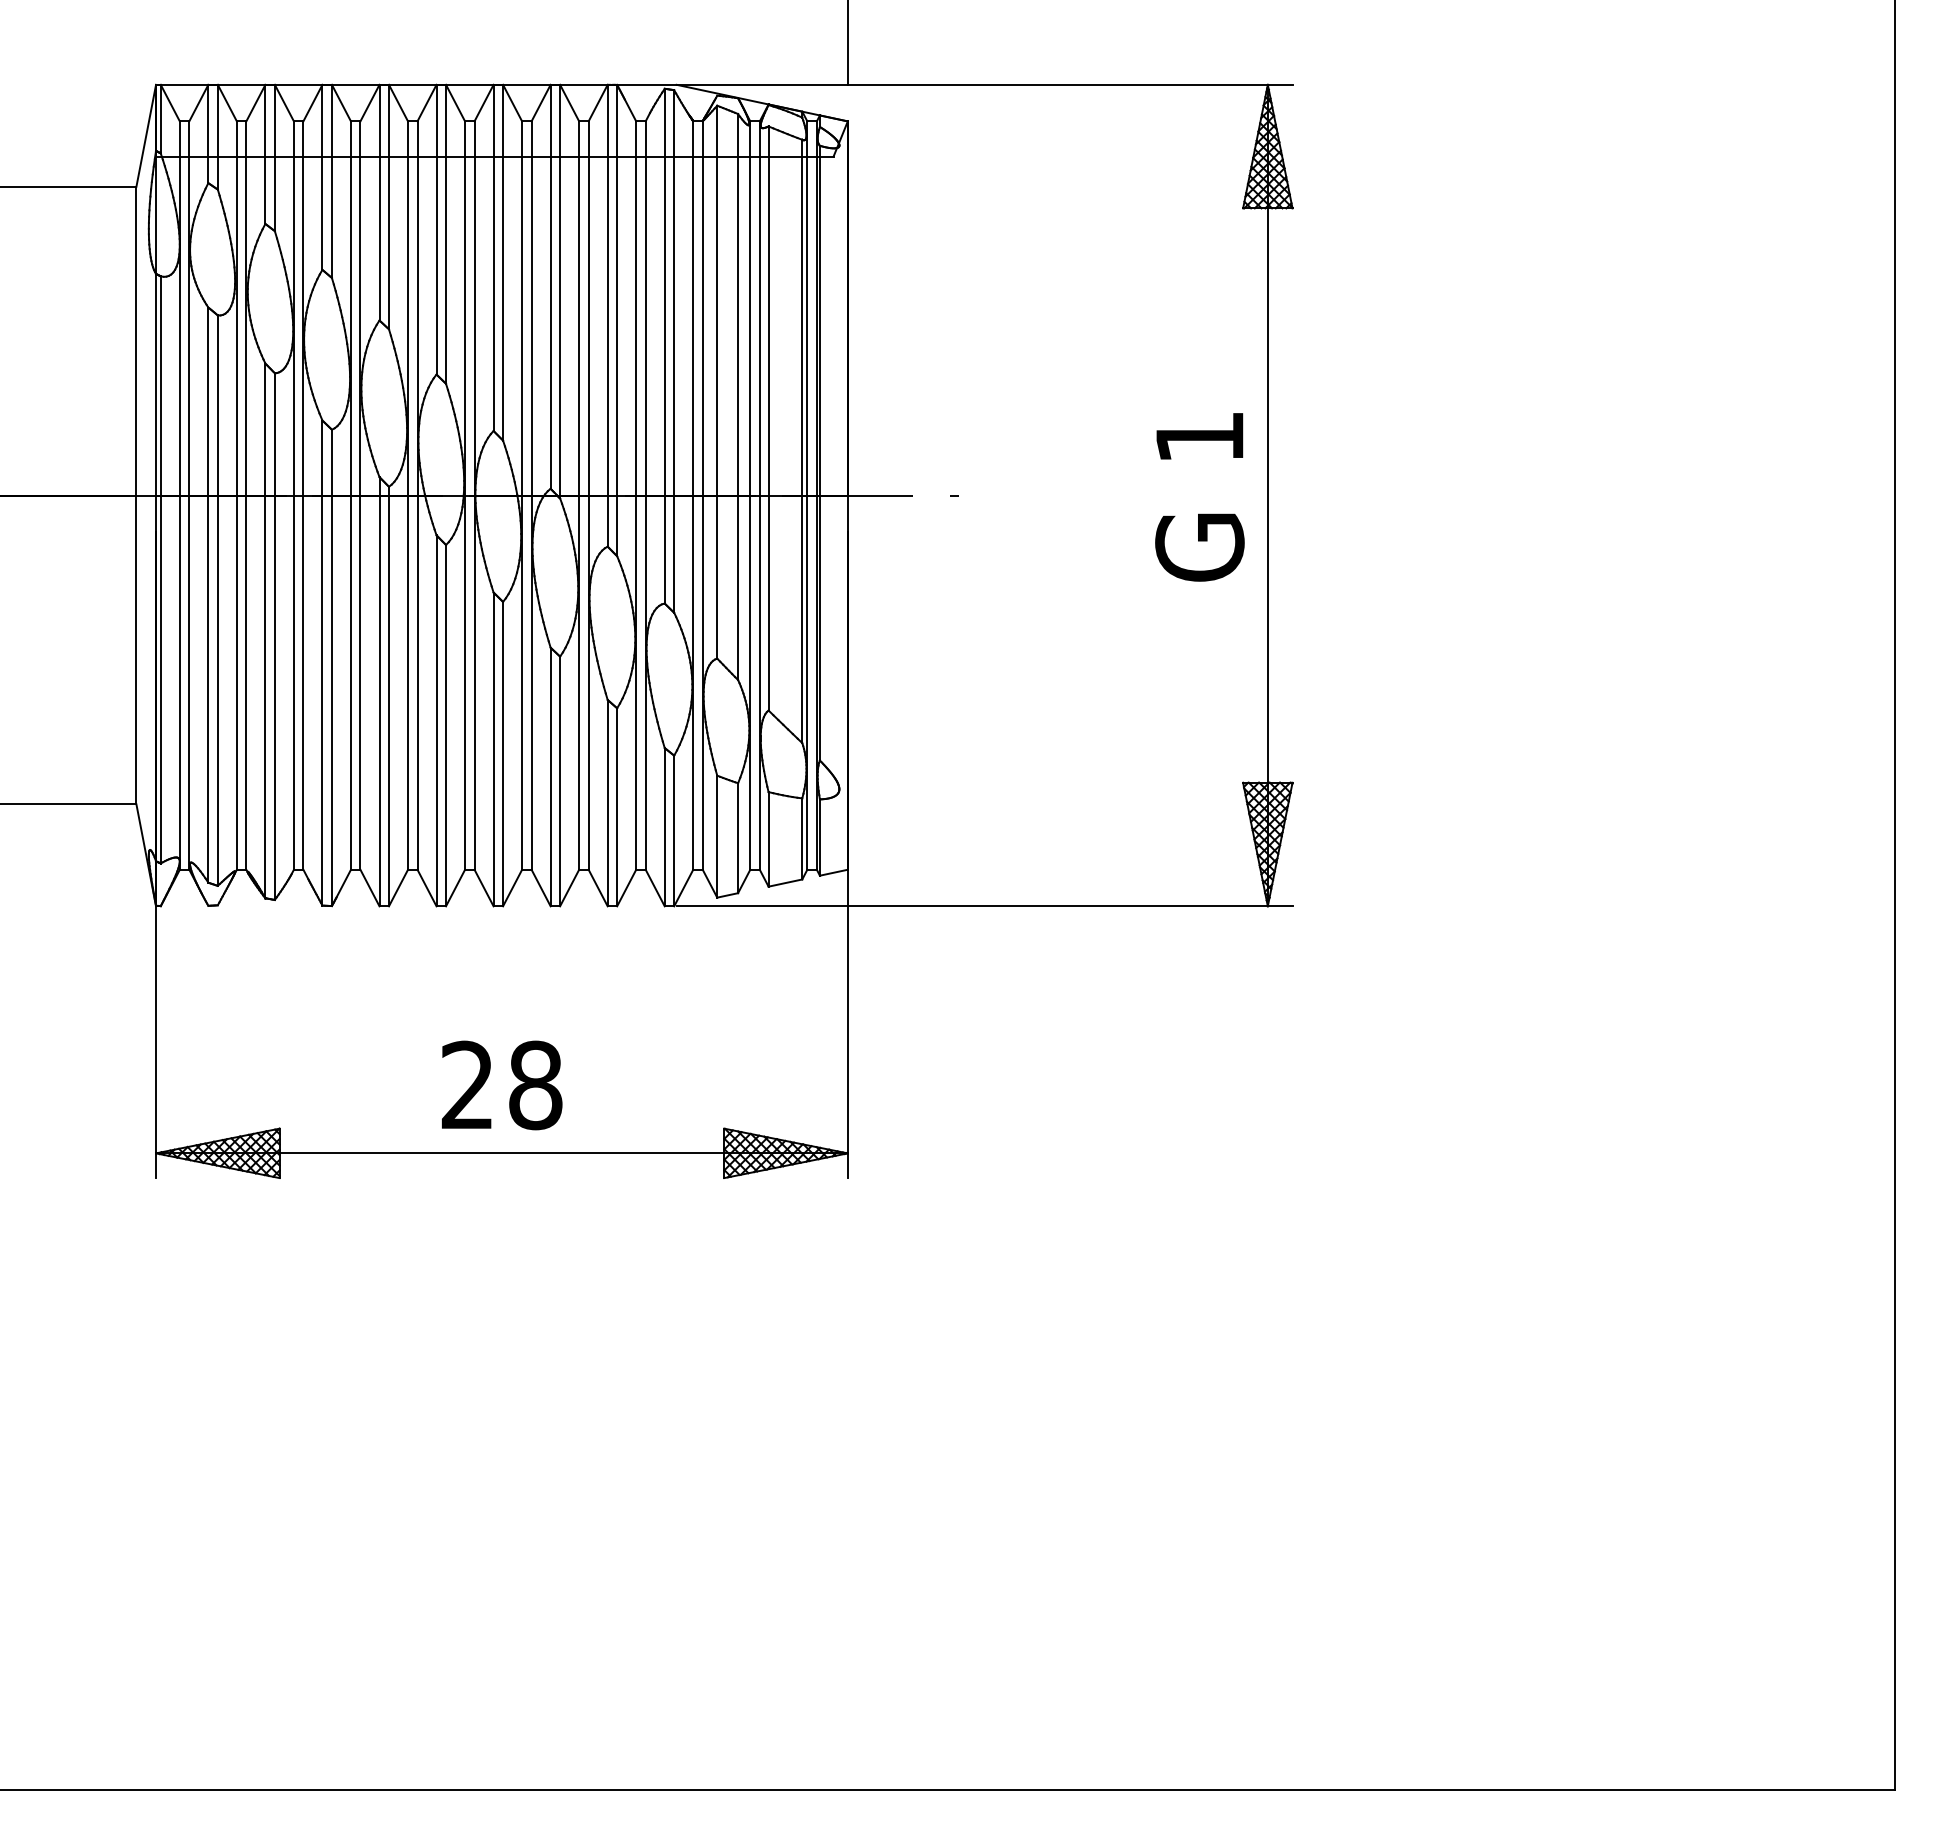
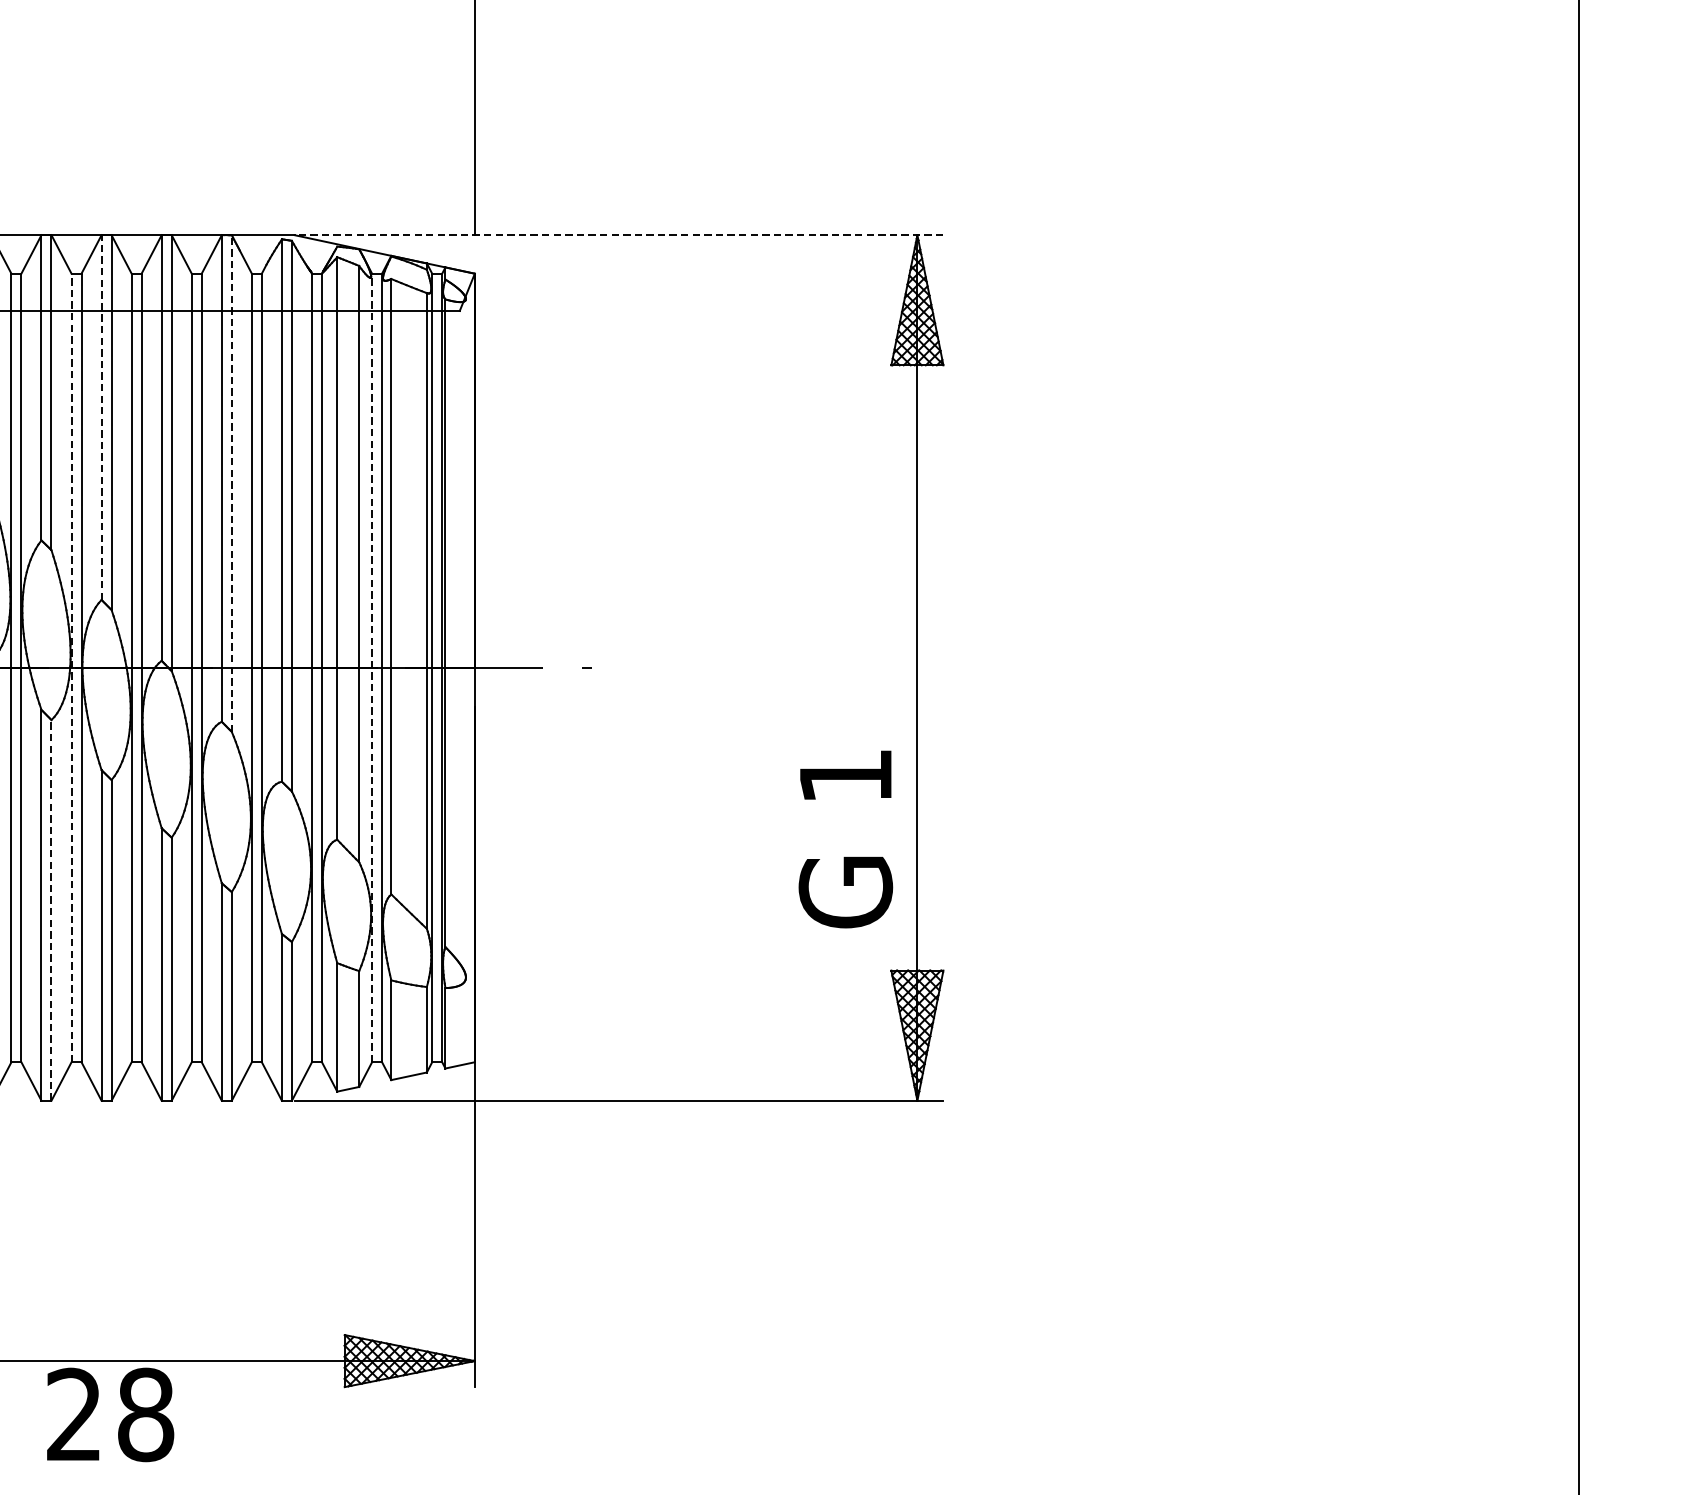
line: (984, 84) -> (618, 234), solid -> dashed
line: (493, 257) -> (101, 417), solid -> dashed
line: (617, 320) -> (232, 483), solid -> dashed
line: (465, 495) -> (71, 667), solid -> dashed
line: (750, 495) -> (372, 667), solid -> dashed
text: (1199, 497) -> (845, 839), moved
line: (446, 725) -> (51, 910), solid -> dashed
text: (502, 1085) -> (110, 1414), moved

